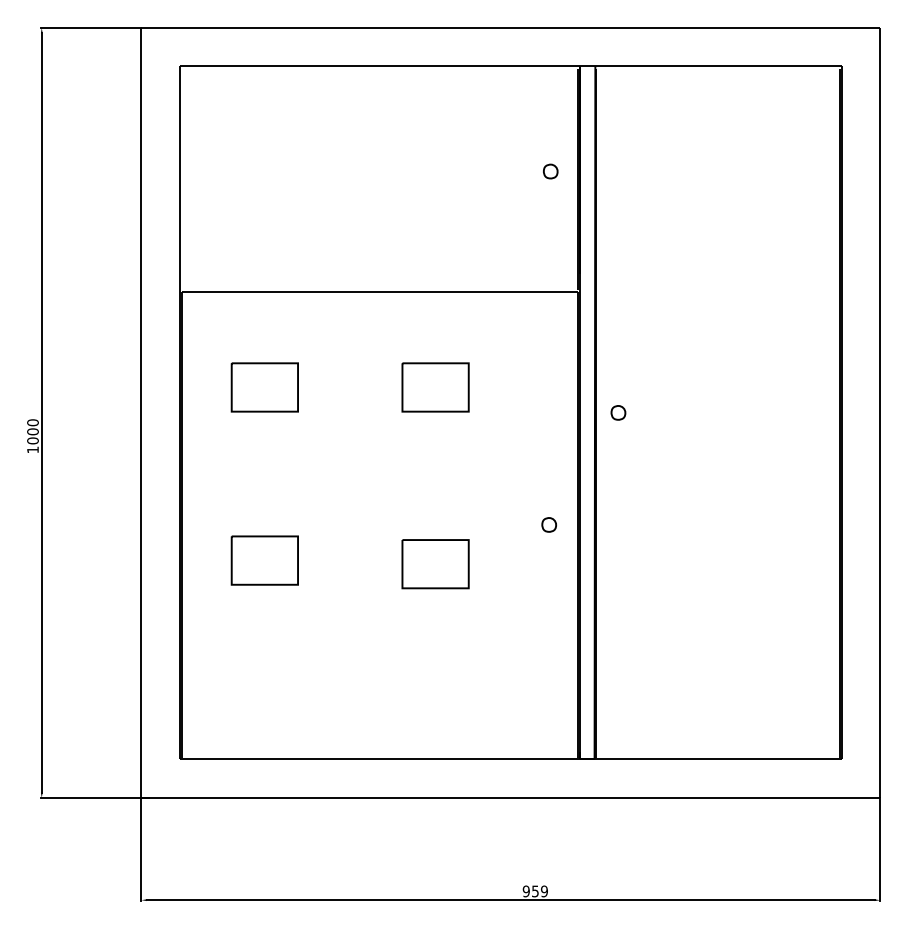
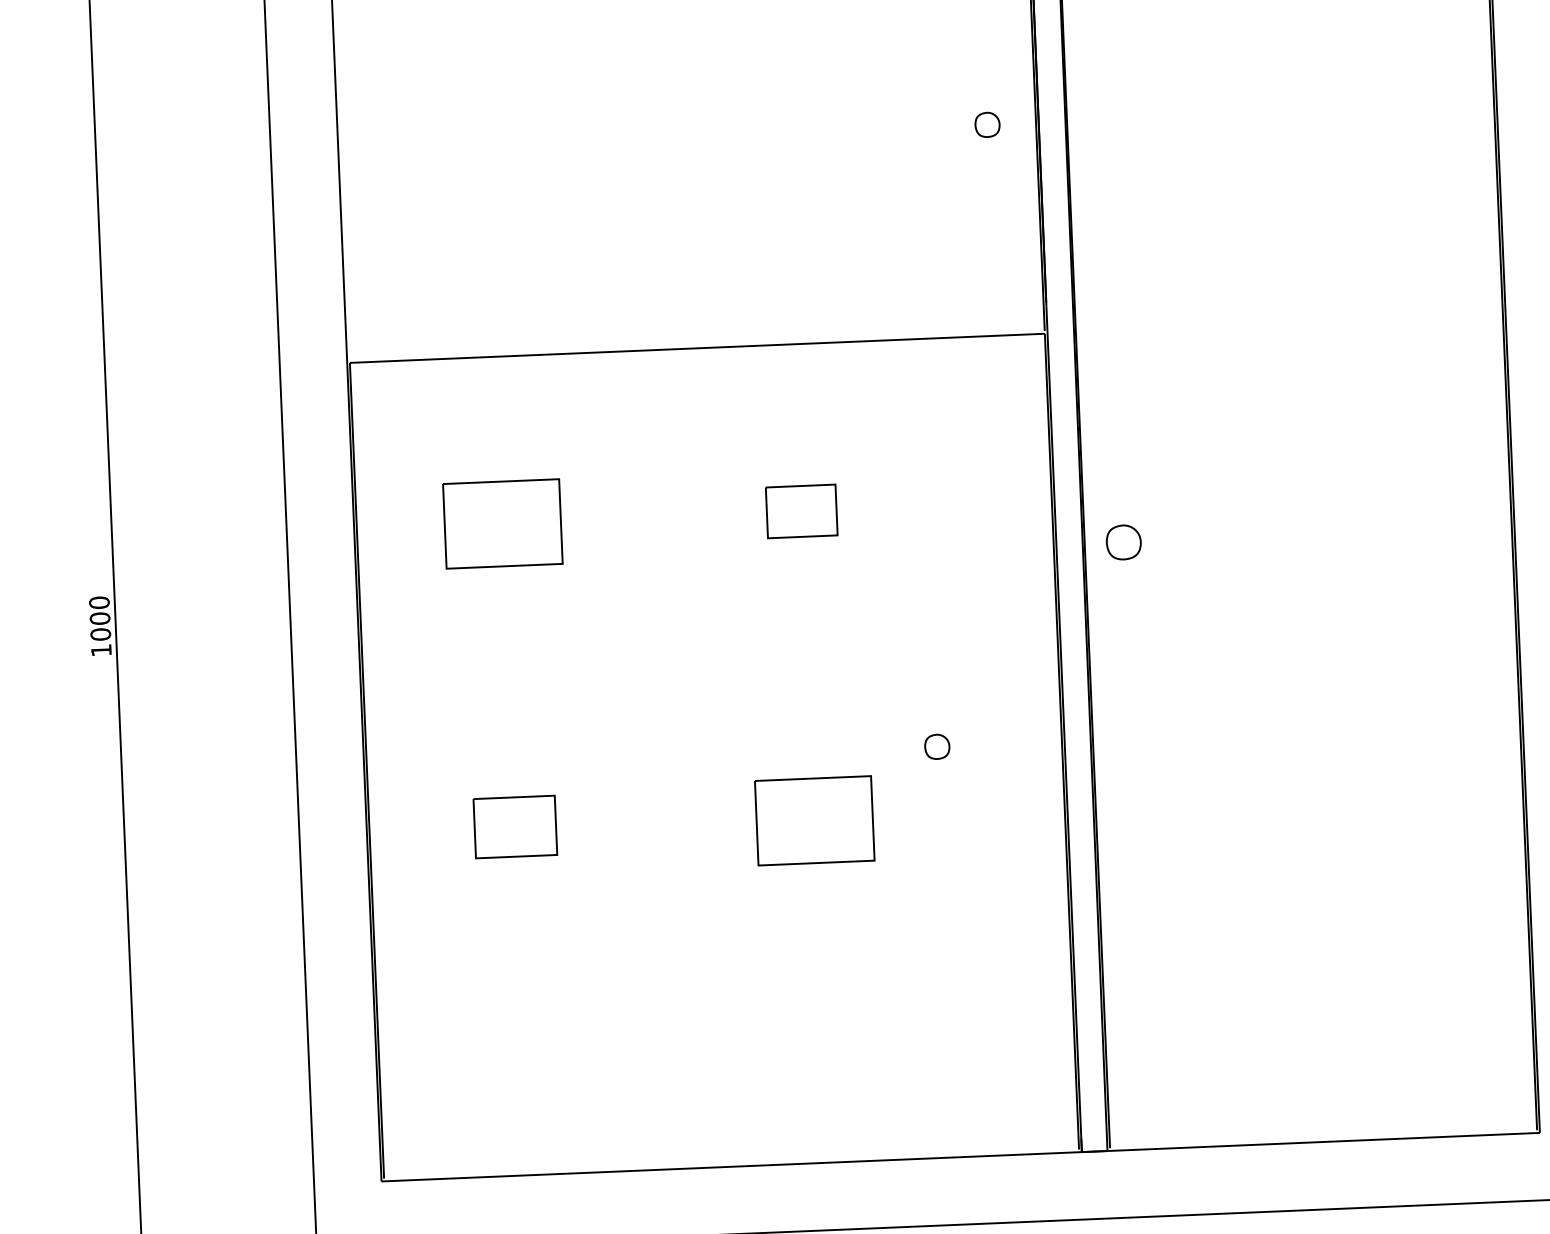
part: (435, 387) -> (801, 511), size x0.6
part: (618, 412) -> (1123, 541), size x1.4
part: (548, 524) -> (935, 746), moved
part: (264, 560) -> (514, 826), size x0.7

